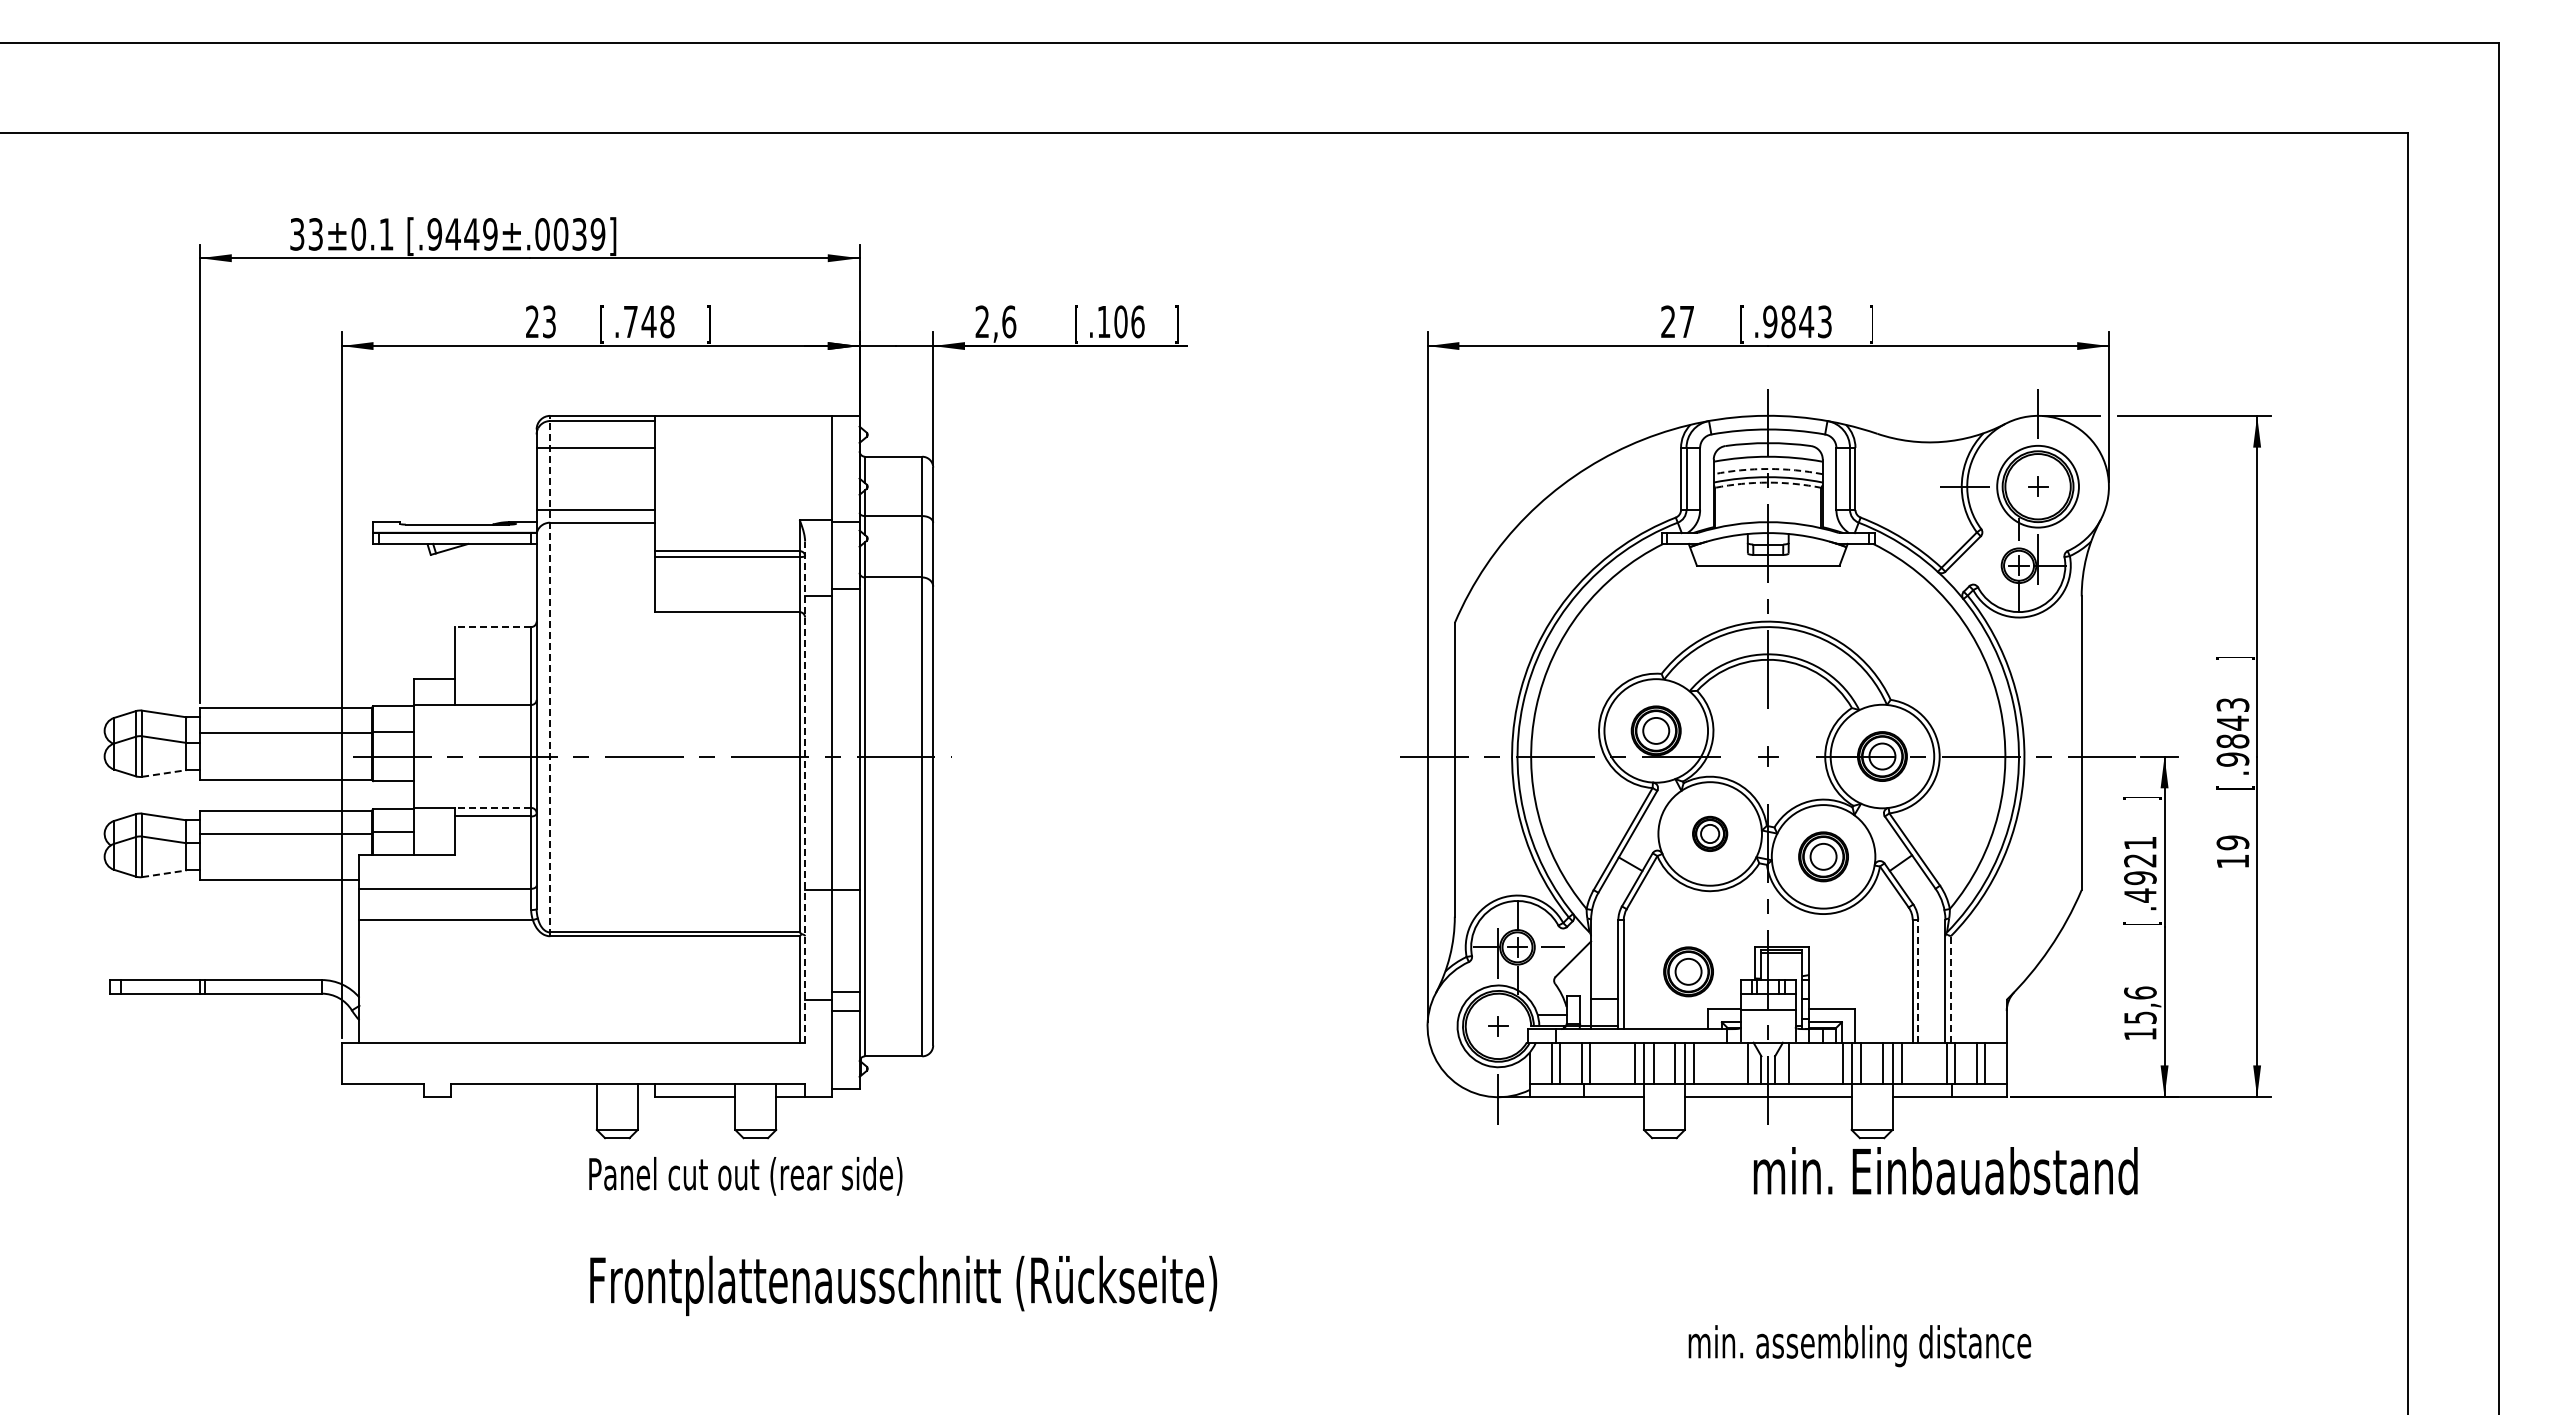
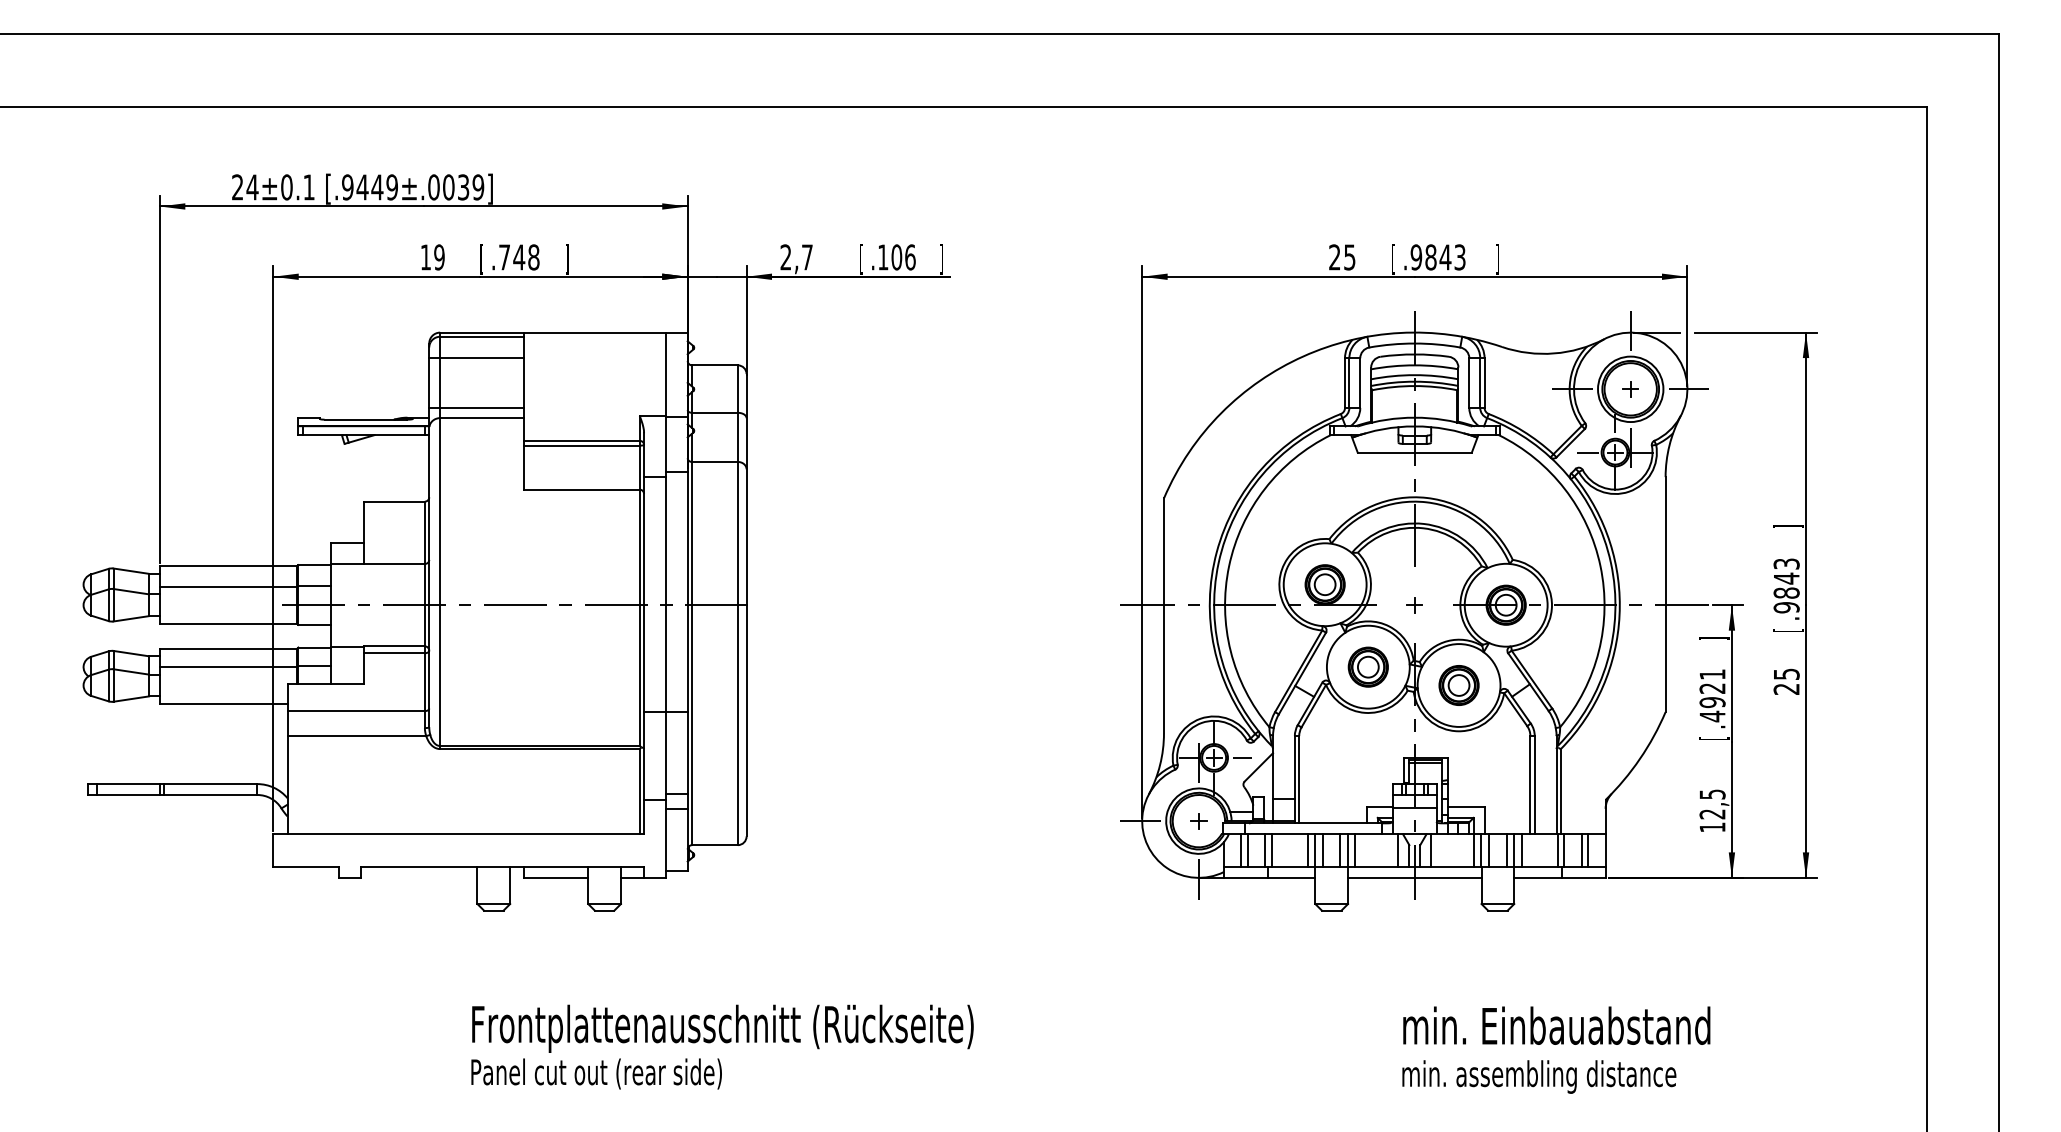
text: (306, 234) -> (245, 187), 33±0.1 -> 24±0.1
text: (540, 321) -> (432, 257), 23 -> 19
text: (1009, 321) -> (807, 257), 2,6 -> 2,7
text: (1686, 322) -> (1349, 257), 27 -> 25
arc: (1768, 469) -> (1414, 375), dashed -> solid
arc: (1768, 482) -> (1414, 385), dashed -> solid
line: (2110, 486) -> (1688, 389), added
line: (1984, 565) -> (1587, 452), added
line: (492, 627) -> (393, 501), dashed -> solid
line: (550, 675) -> (440, 540), dashed -> solid
line: (164, 773) -> (131, 618), dashed -> solid
line: (805, 792) -> (644, 634), dashed -> solid
line: (492, 807) -> (393, 646), dashed -> solid
part: (1709, 833) -> (1367, 666), size x1.43
text: (2232, 851) -> (1786, 681), 19 -> 25
line: (164, 873) -> (131, 698), dashed -> solid
part: (1688, 971) -> (1350, 777), removed
line: (1918, 980) -> (1535, 784), dashed -> solid
line: (1950, 988) -> (1560, 790), dashed -> solid
text: (2140, 1005) -> (1712, 804), 15,6 -> 12,5
line: (1425, 1026) -> (1140, 821), added
text: (1945, 1171) -> (1556, 1026), moved
text: (745, 1176) -> (596, 1074), moved
text: (1859, 1346) -> (1539, 1077), moved

